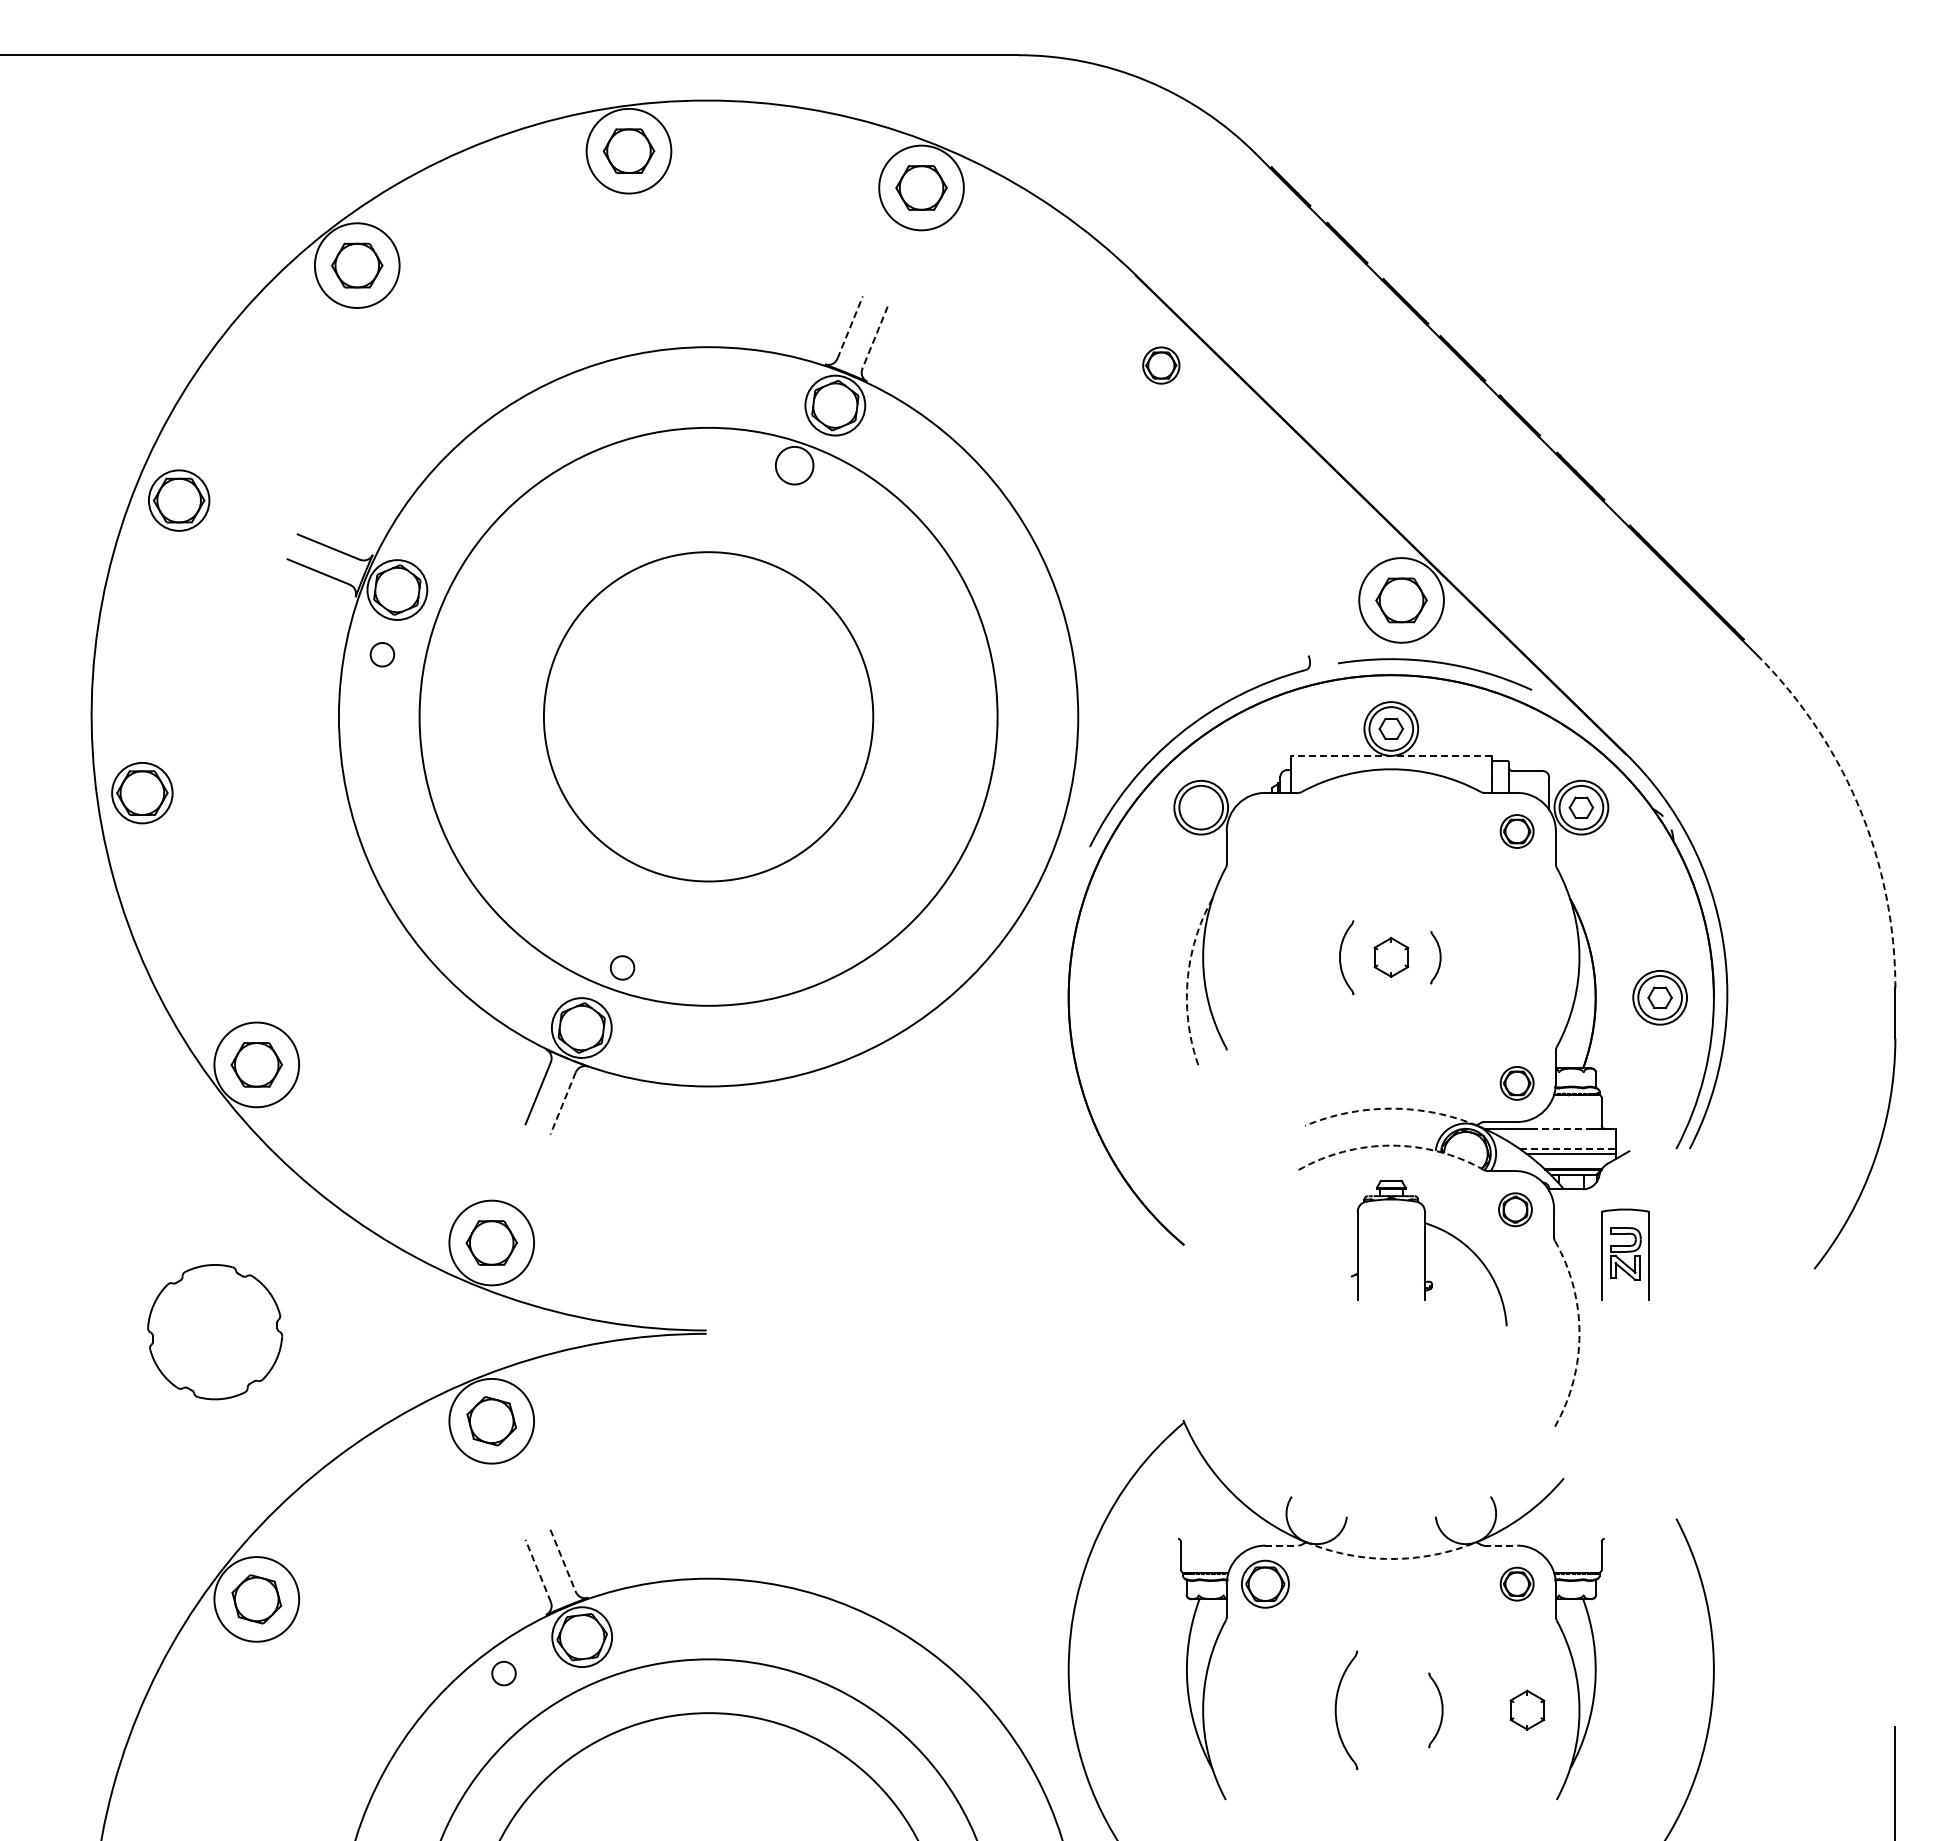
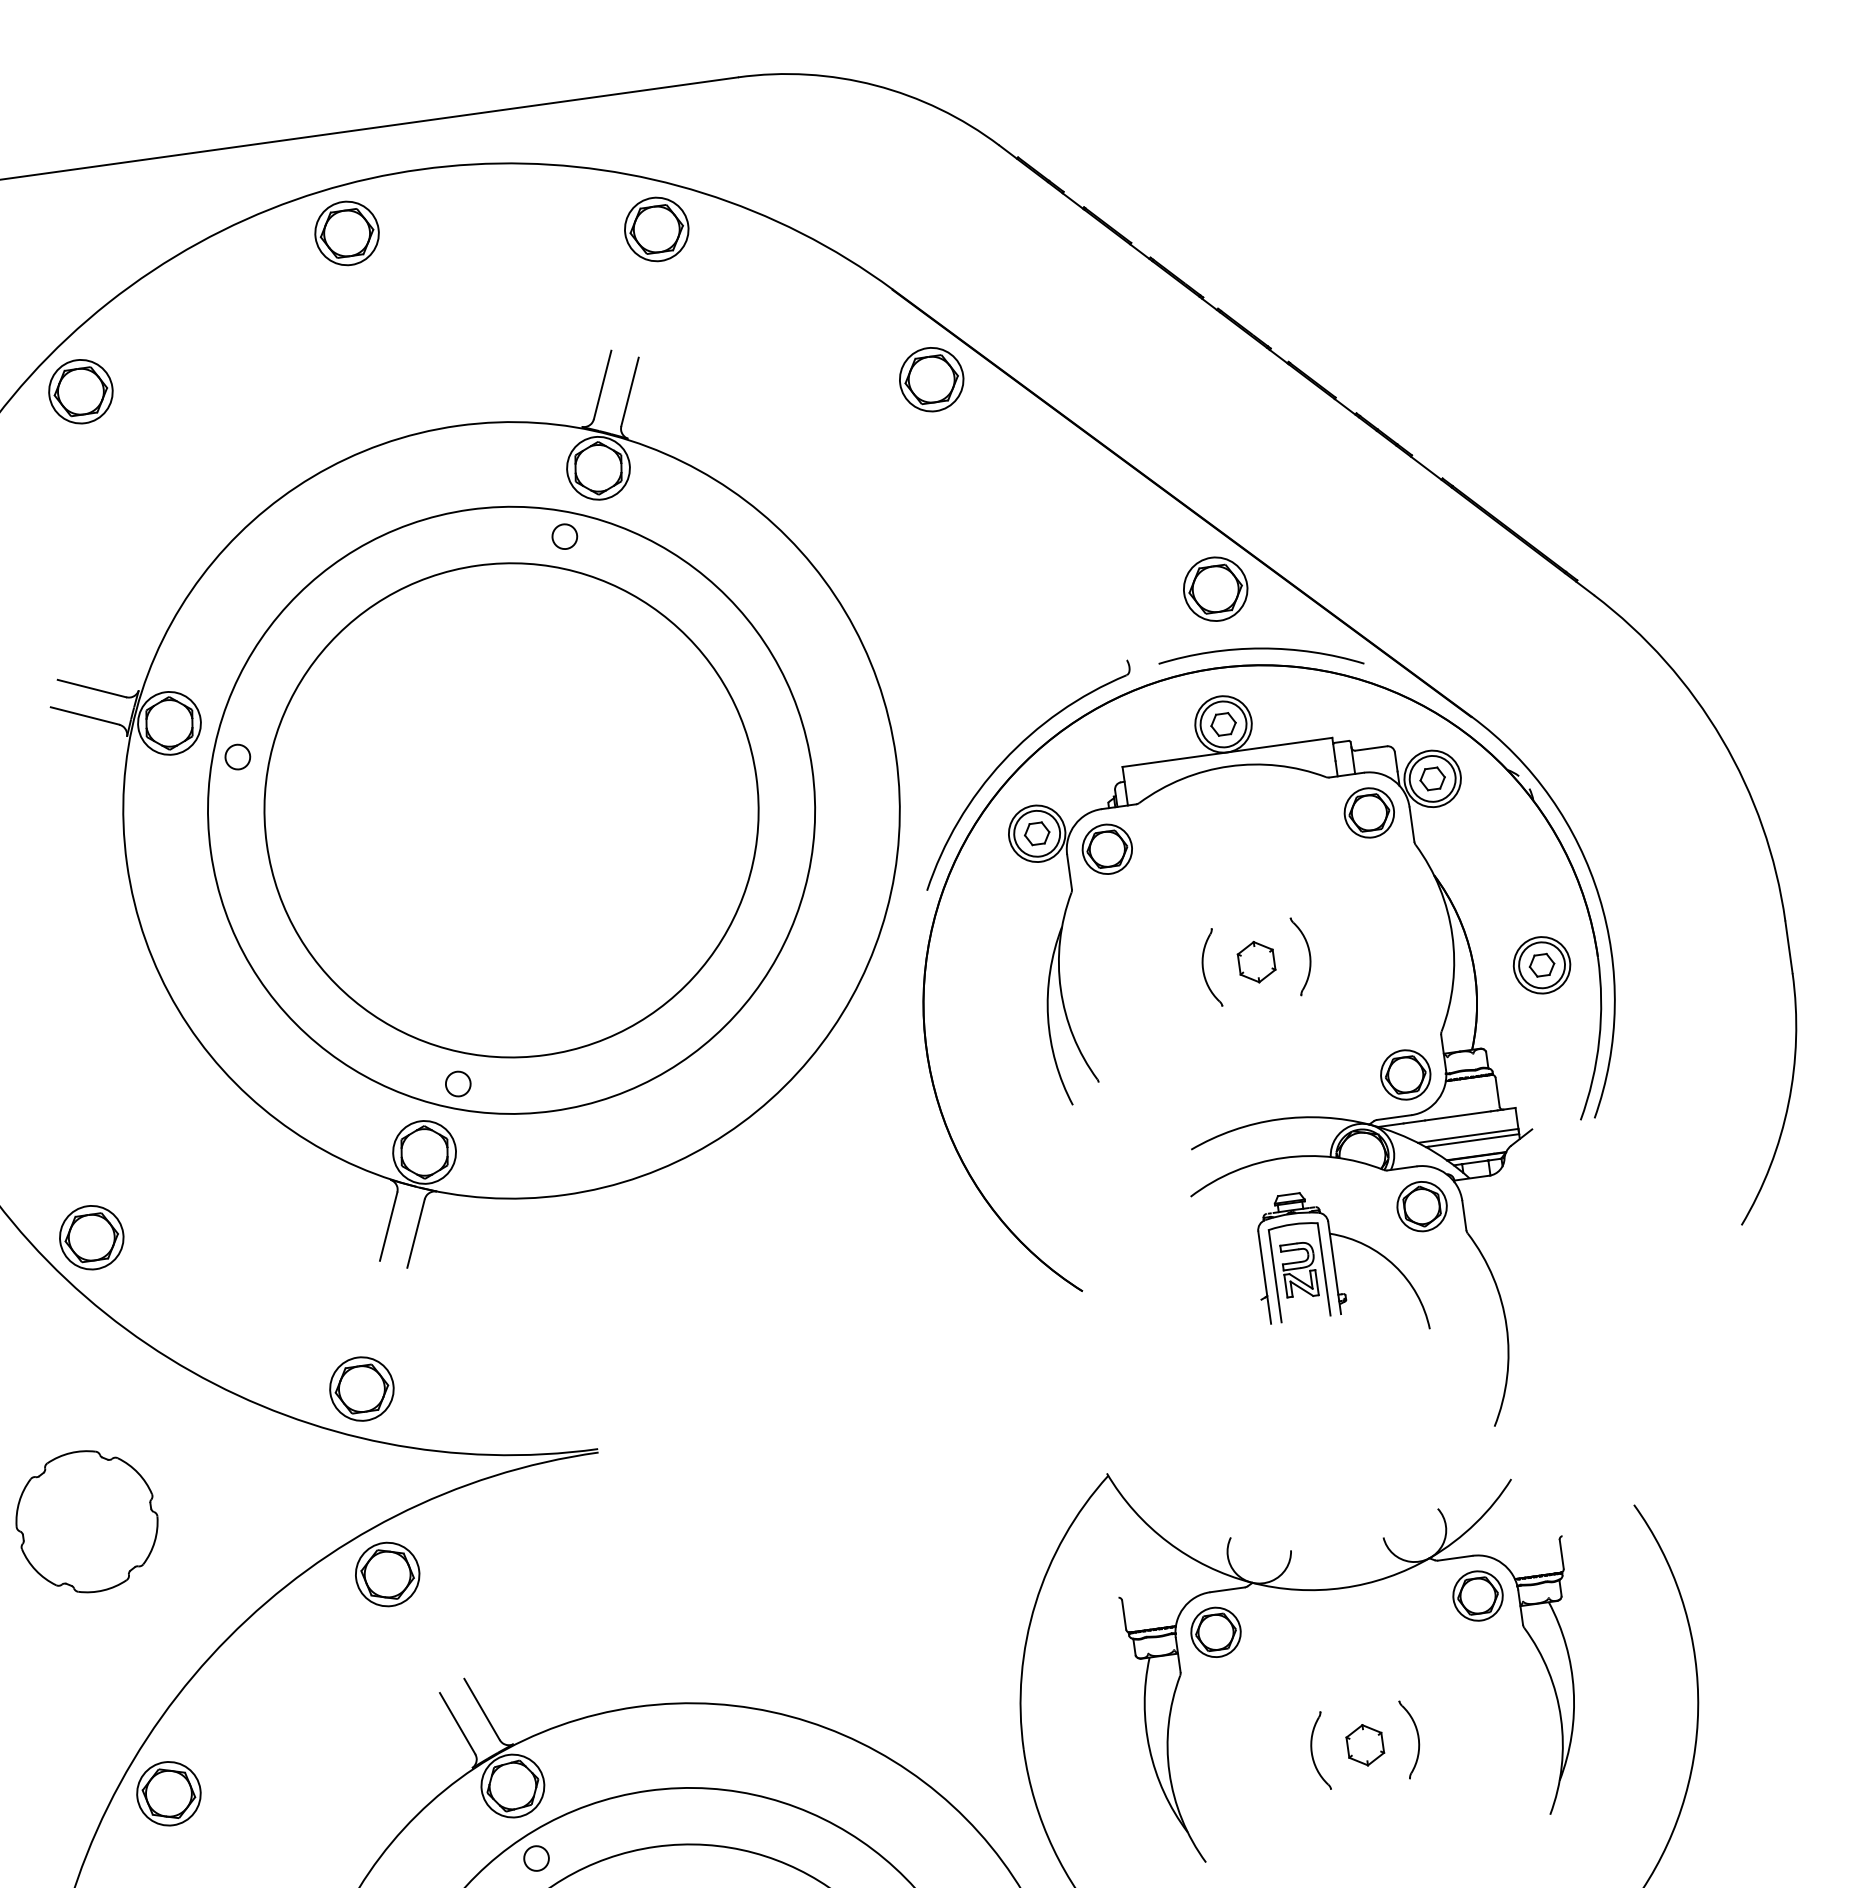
circle: (628, 151) -> (346, 233), size x0.71
circle: (921, 187) -> (656, 228), size x0.71
circle: (357, 265) -> (81, 391), size x0.71
line: (850, 327) -> (602, 384), dashed -> solid
line: (875, 337) -> (630, 391), dashed -> solid
part: (1161, 365) -> (932, 379), size x1.67
circle: (794, 465) -> (564, 536), size x0.62
circle: (1401, 600) -> (1215, 589), size x0.71
circle: (382, 654) -> (237, 756), moved
circle: (708, 716) -> (511, 810), size x1.43
line: (1391, 755) -> (1227, 752), dashed -> solid
part: (1200, 807) -> (1036, 833), added
arc: (1859, 808) -> (1722, 739), dashed -> solid
part: (1265, 831) -> (1107, 849), added
part: (1516, 831) -> (1368, 813), size x1.43
part: (1435, 957) -> (1302, 955), size x1.43
arc: (1187, 982) -> (1048, 1017), dashed -> solid
circle: (256, 1064) -> (91, 1237), size x0.71
part: (1516, 1083) -> (1404, 1075), size x1.43
line: (563, 1103) -> (416, 1233), dashed -> solid
arc: (1391, 1108) -> (1278, 1119), dashed -> solid
line: (1561, 1128) -> (1458, 1115), dashed -> solid
arc: (1391, 1145) -> (1283, 1157), dashed -> solid
line: (1568, 1149) -> (1468, 1136), dashed -> solid
part: (1515, 1209) -> (1422, 1206), size x1.43
circle: (491, 1242) -> (361, 1388), size x0.71
part: (1625, 1254) -> (1299, 1271), moved
arc: (1579, 1333) -> (1506, 1326), dashed -> solid
circle: (491, 1421) -> (387, 1574), size x0.71
line: (1282, 1545) -> (1228, 1589), dashed -> solid
line: (1501, 1545) -> (1456, 1558), dashed -> solid
arc: (1391, 1558) -> (1343, 1587), dashed -> solid
line: (563, 1560) -> (482, 1709), dashed -> solid
line: (538, 1570) -> (457, 1723), dashed -> solid
part: (1516, 1583) -> (1477, 1595), size x1.43
circle: (256, 1599) -> (168, 1793), size x0.71
circle: (503, 1673) -> (536, 1858), moved
part: (1527, 1709) -> (1365, 1744), moved
part: (1346, 1710) -> (1318, 1752), size x0.62

